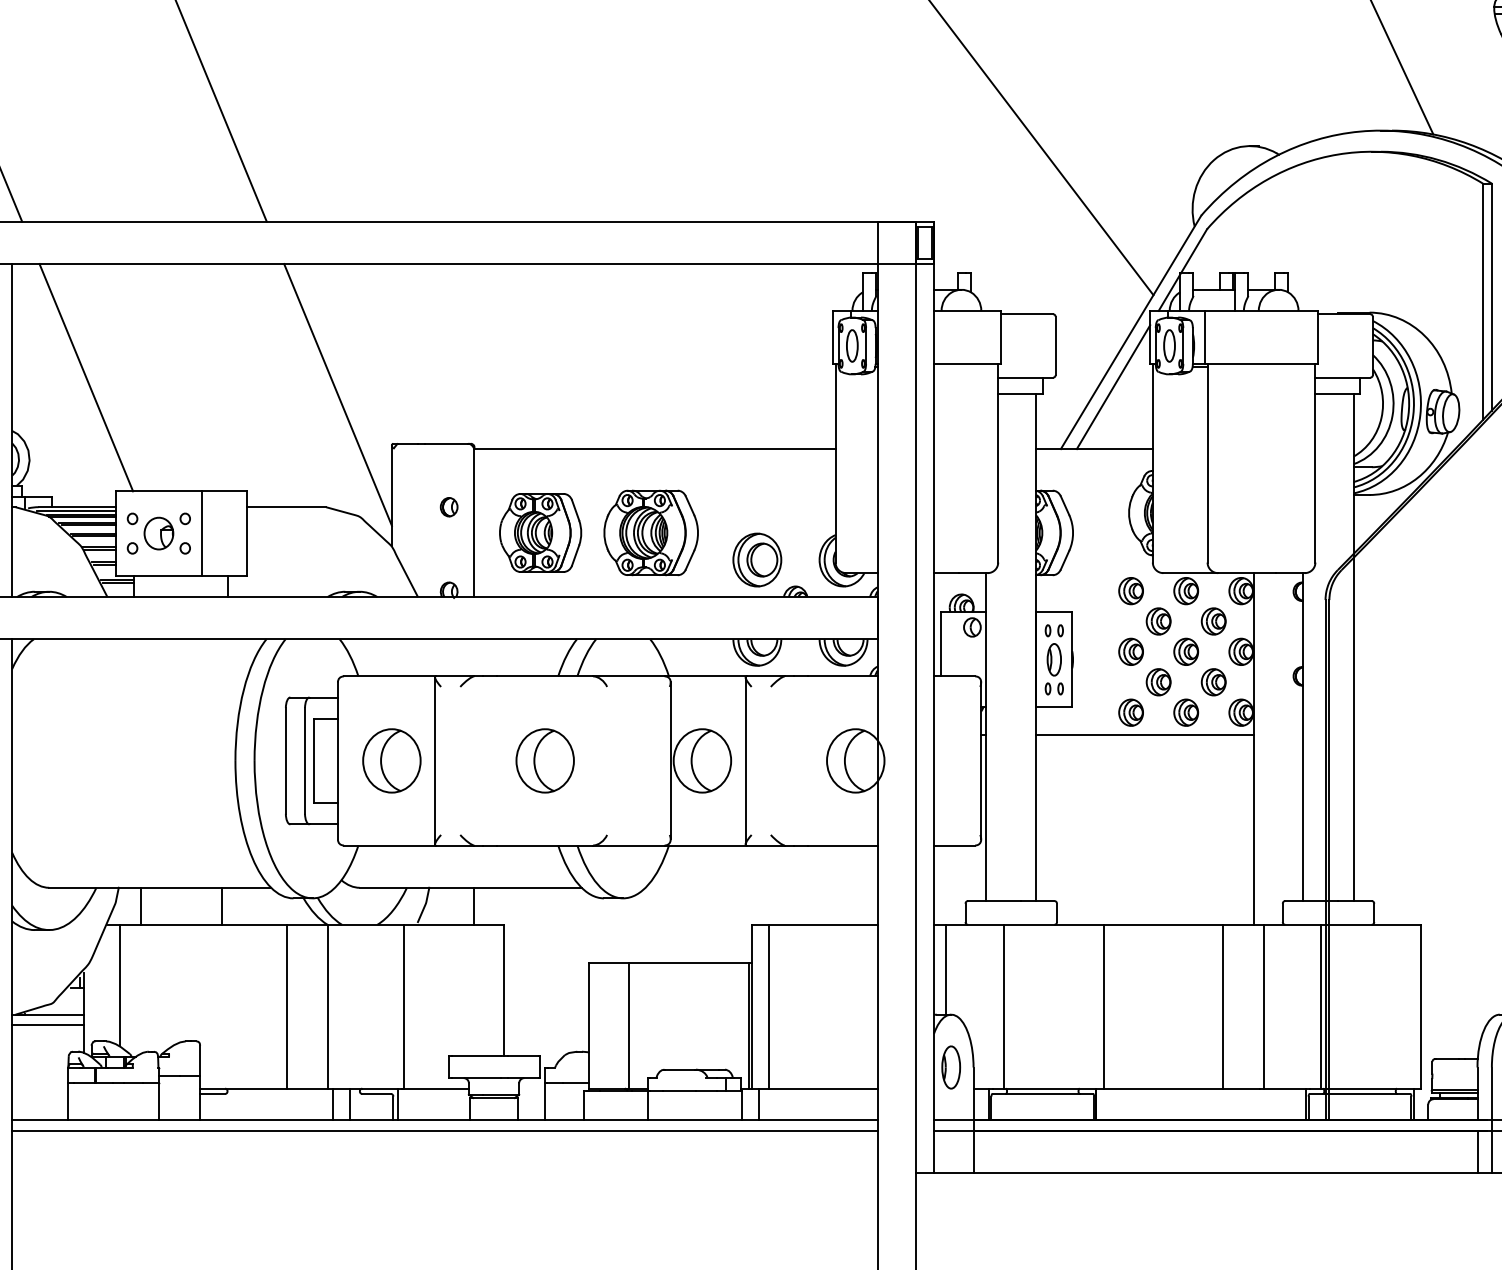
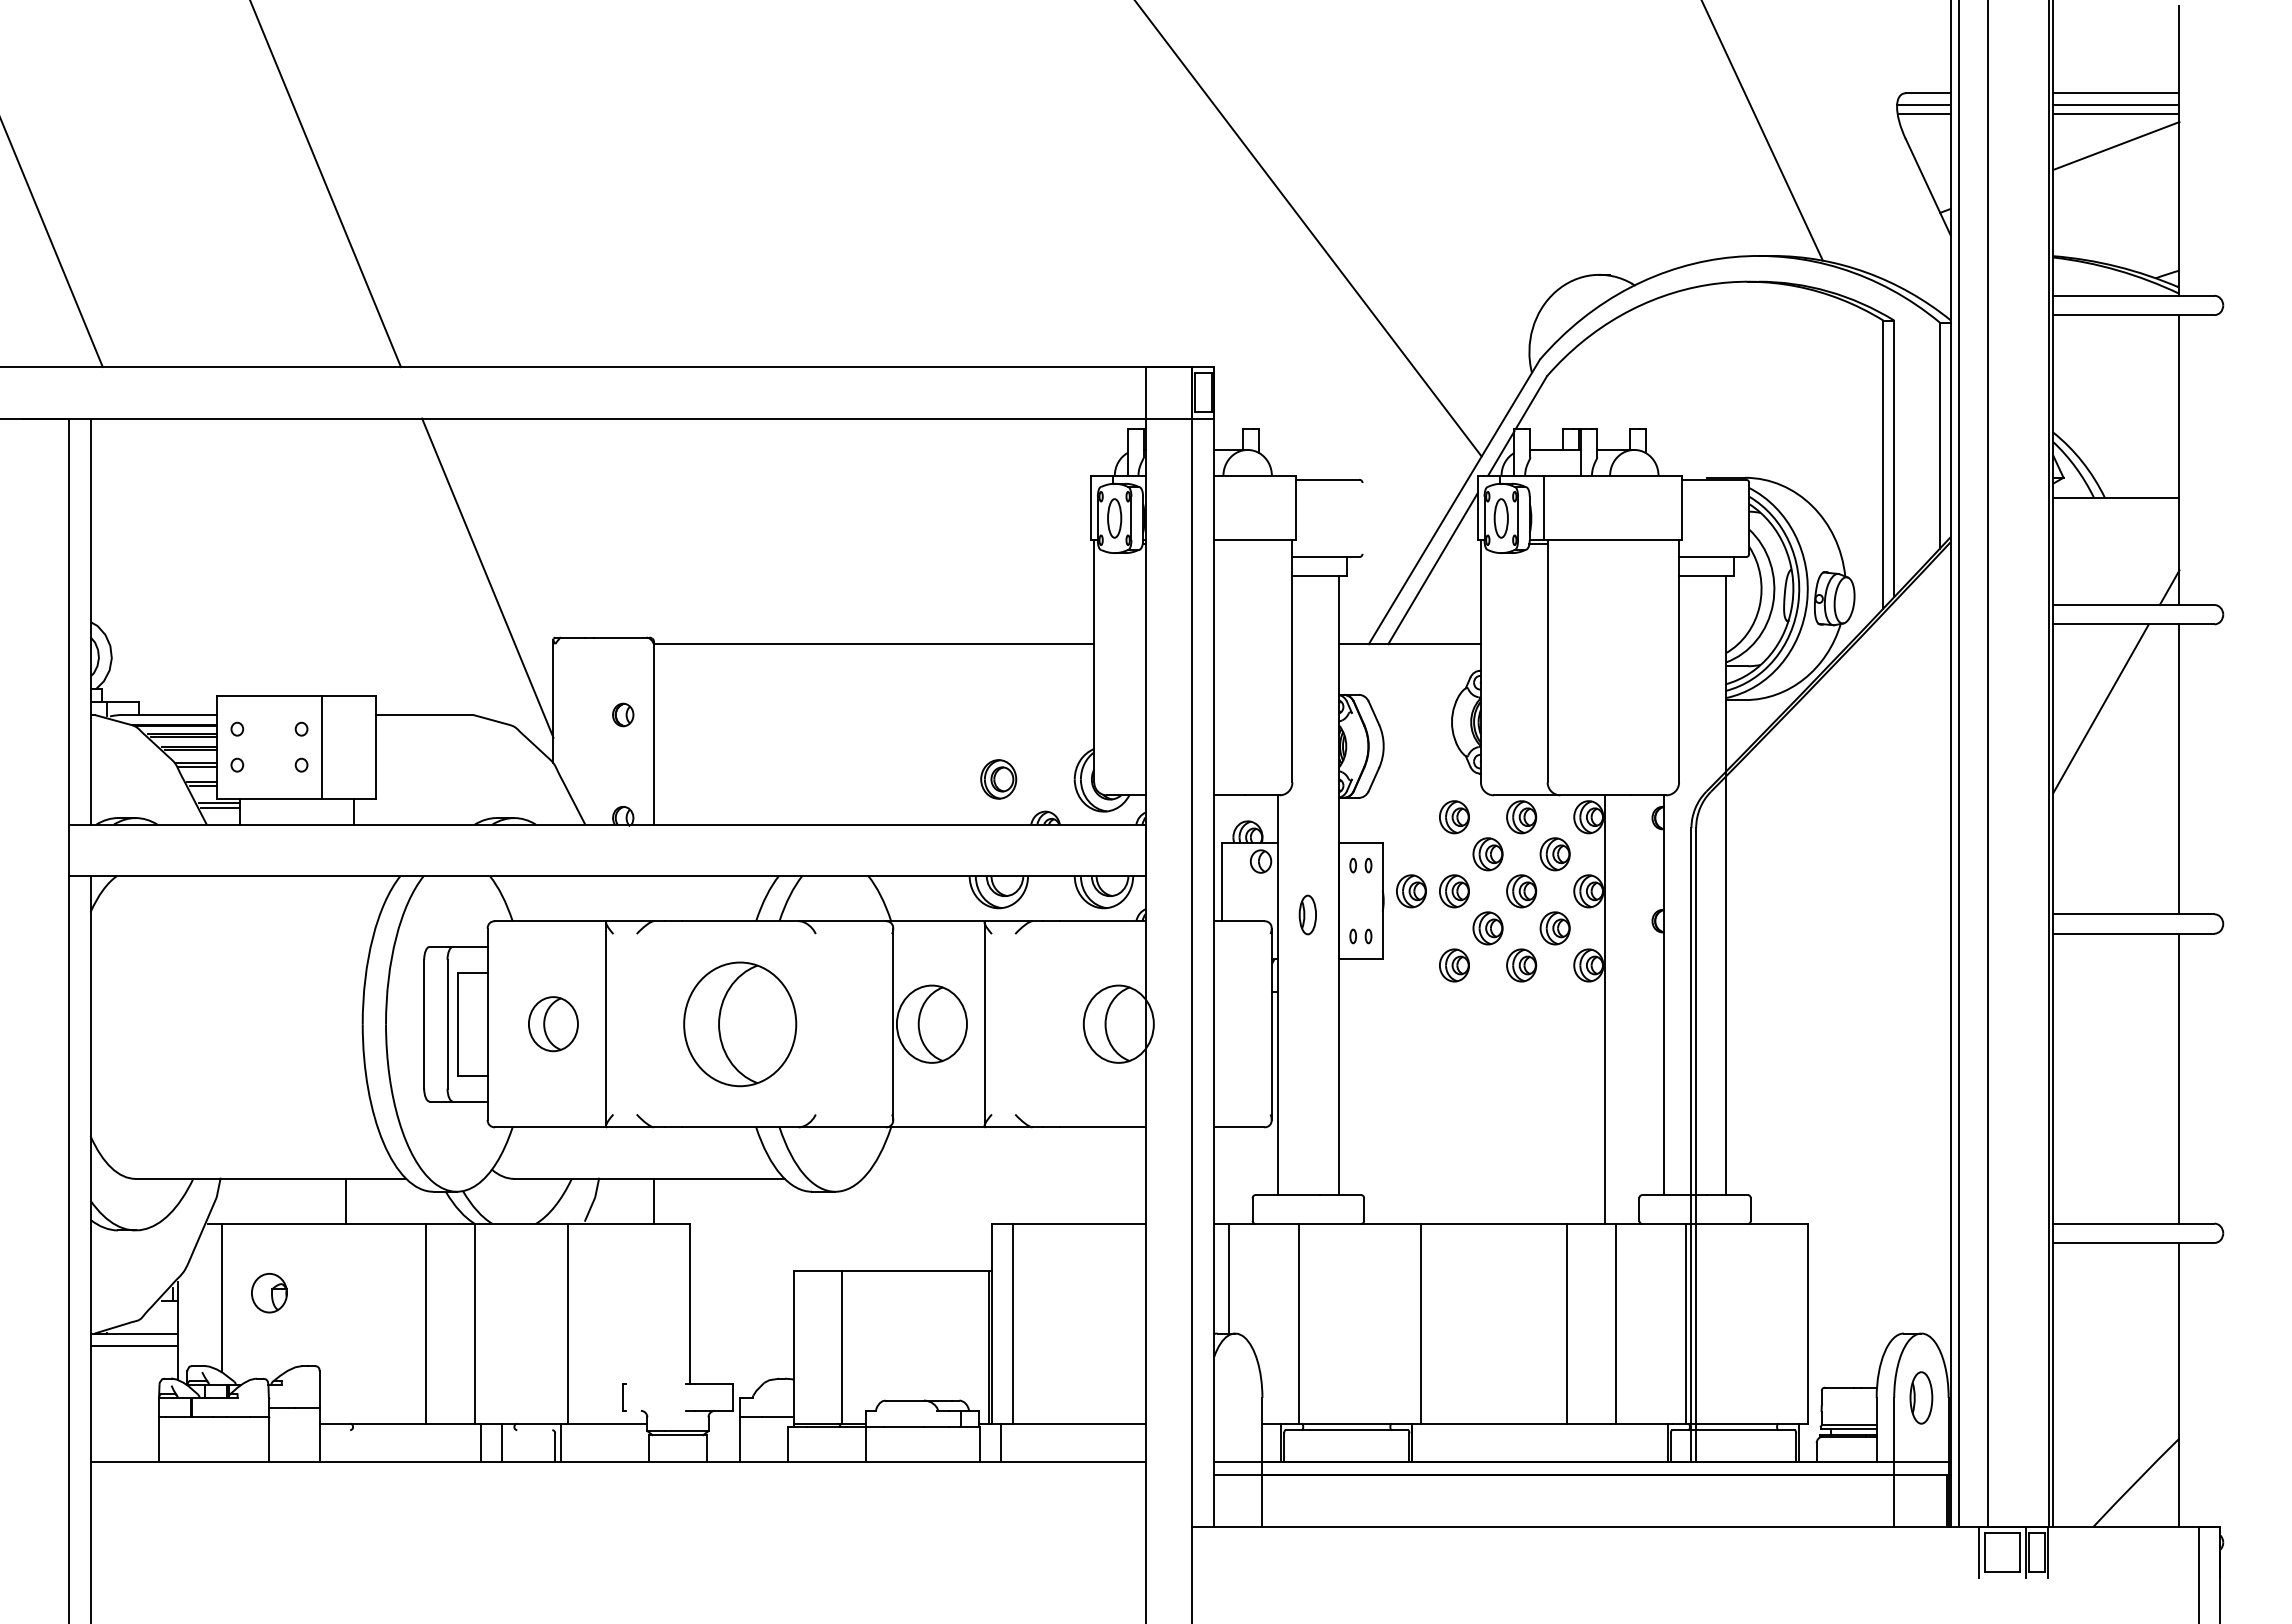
line: (1055, 346) -> (1362, 518), removed
line: (85, 377) -> (180, 556), removed
line: (76, 510) -> (168, 719), removed
part: (540, 532) -> (734, 745), removed
part: (158, 533) -> (269, 1293), moved
part: (651, 533) -> (869, 746), removed
part: (757, 560) -> (998, 779), size x0.6
part: (1095, 652) -> (1411, 891), added
part: (1054, 659) -> (1307, 914), moved
line: (1145, 734) -> (1471, 992), removed
part: (391, 760) -> (553, 1023), size x0.7
part: (545, 760) -> (740, 1023), size x1.6
line: (140, 906) -> (247, 1201), removed
line: (476, 1055) -> (656, 1383), removed
part: (950, 1067) -> (1234, 1397), removed
line: (476, 1077) -> (656, 1410), removed
line: (213, 1094) -> (335, 1430), removed
line: (376, 1094) -> (534, 1430), removed
line: (444, 1131) -> (617, 1475), removed
line: (1477, 1151) -> (1876, 1500), removed

